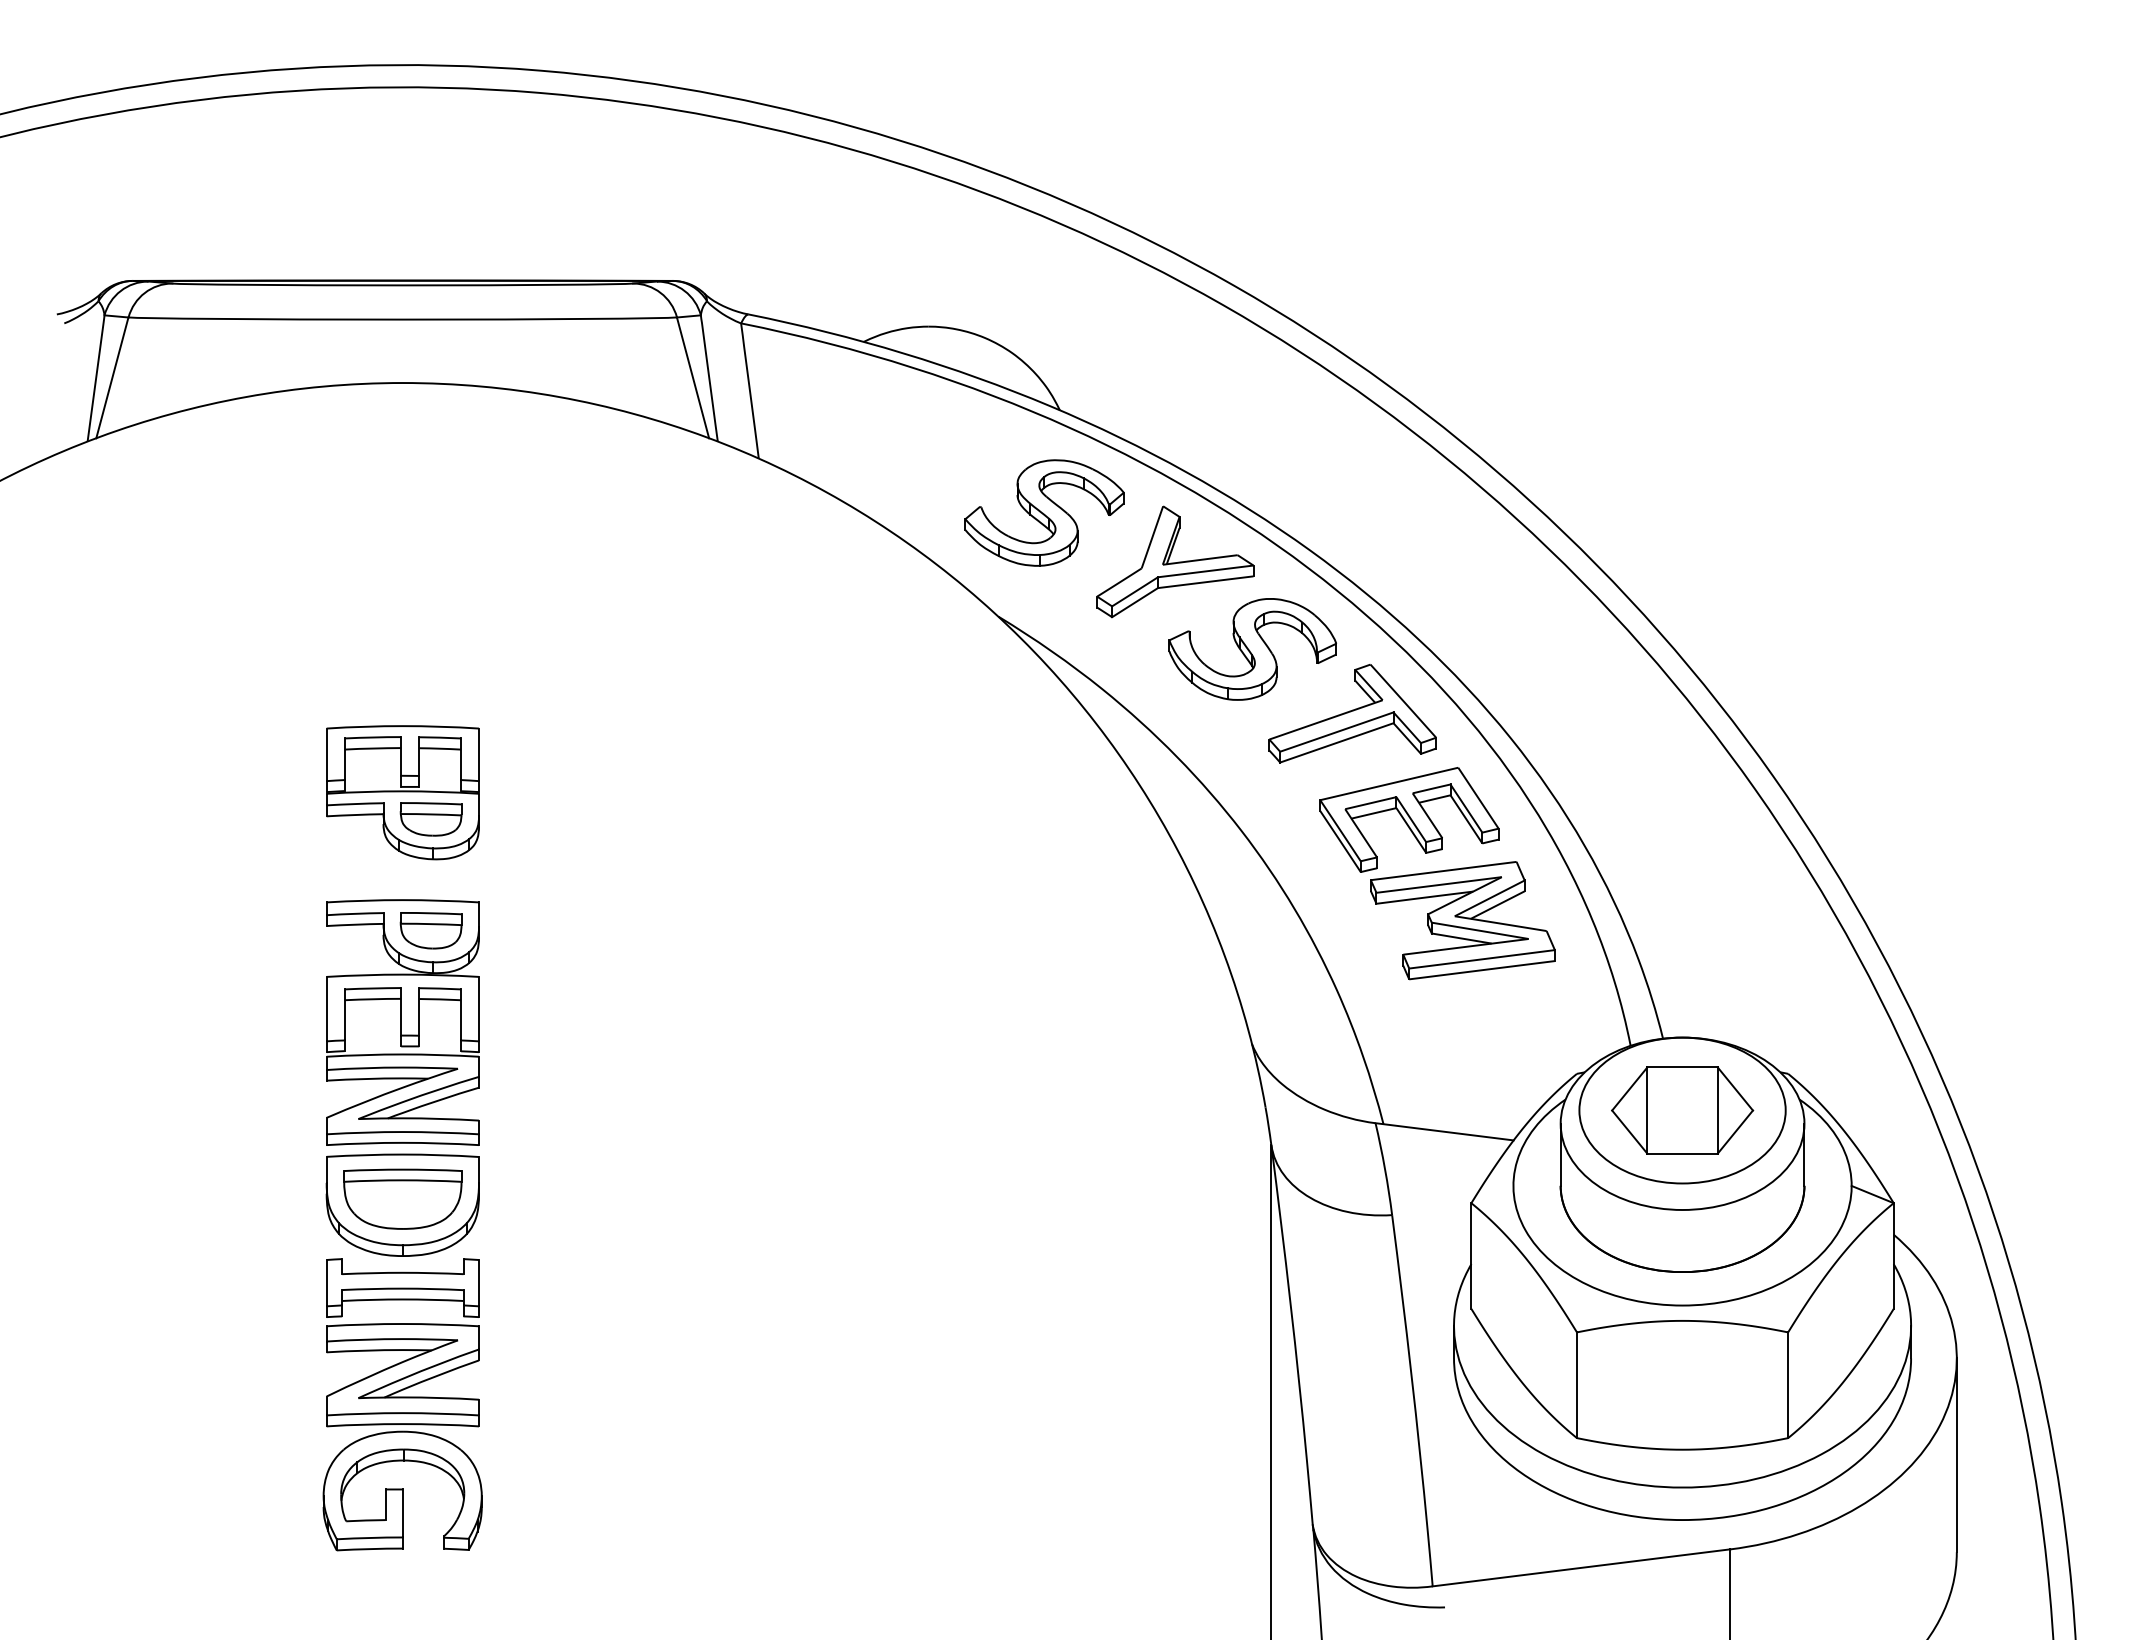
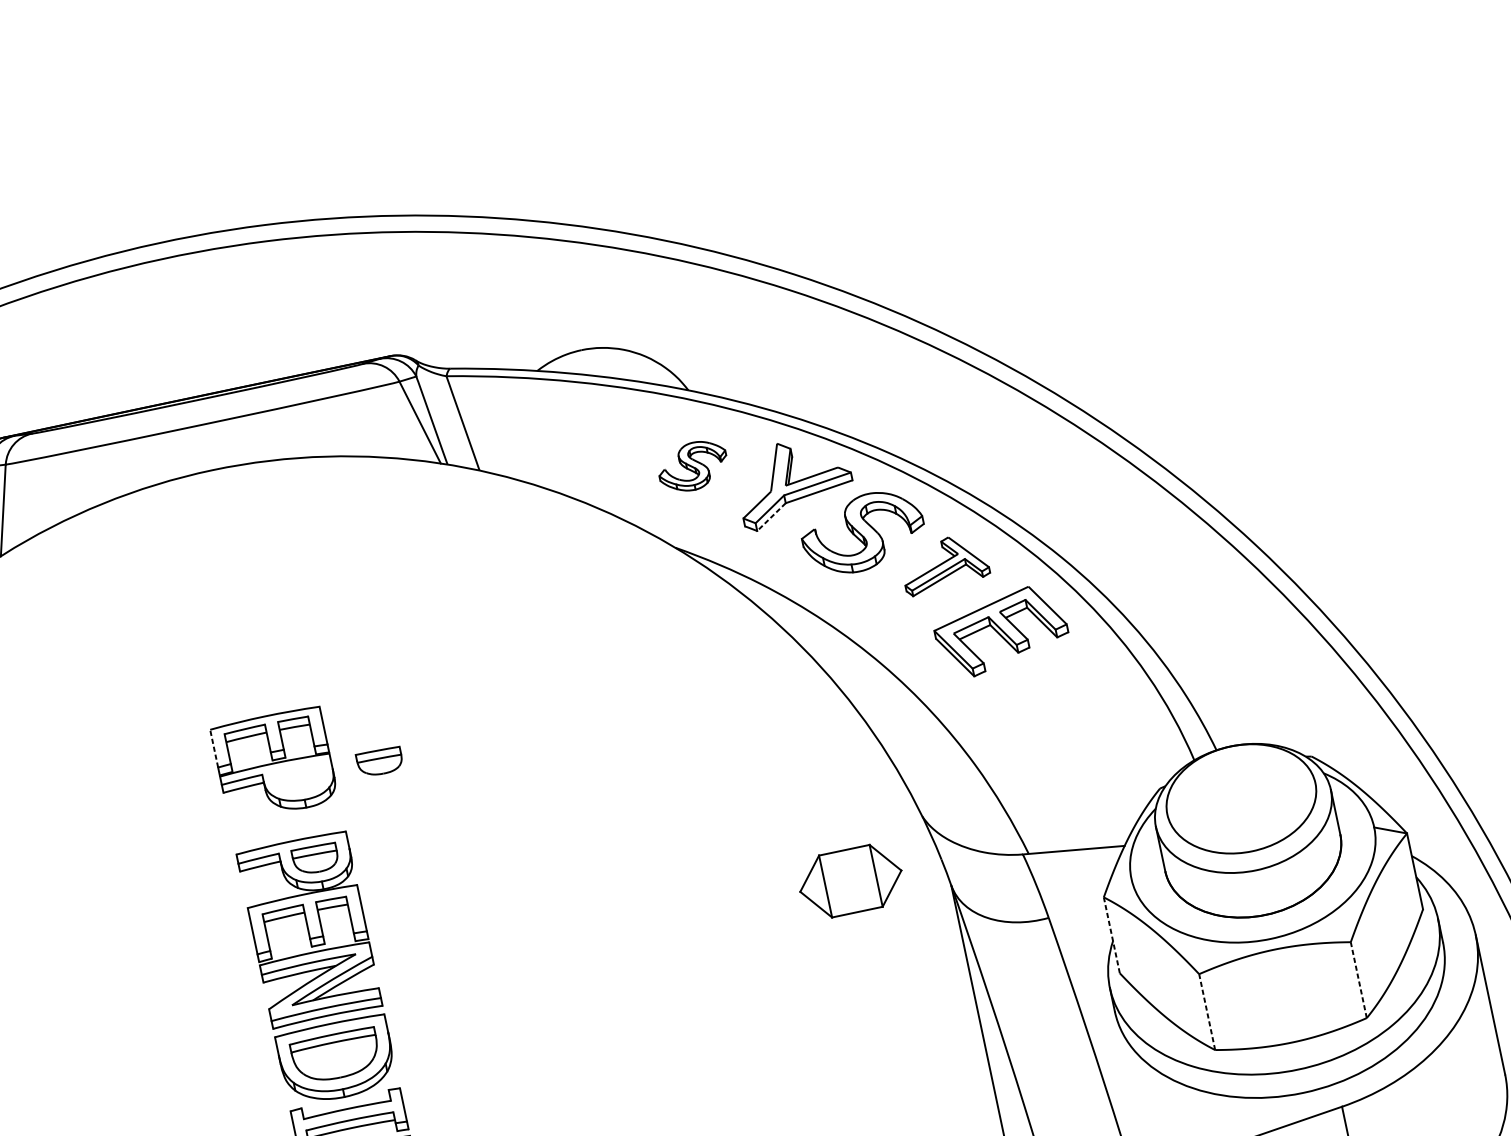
part: (1044, 512) -> (692, 466), size x0.6
line: (1134, 602) -> (771, 517), solid -> dashed
part: (1352, 713) -> (944, 563), size x0.7
line: (326, 754) -> (214, 748), solid -> dashed
part: (430, 819) -> (379, 762), moved
part: (1462, 920) -> (1054, 695), removed
part: (1682, 1110) -> (850, 881), moved
line: (1471, 1256) -> (1111, 935), solid -> dashed
line: (1576, 1385) -> (1206, 1012), solid -> dashed
line: (1788, 1385) -> (1359, 980), solid -> dashed

